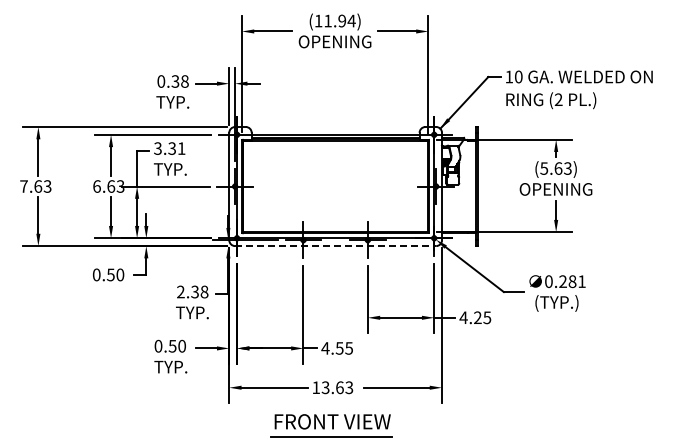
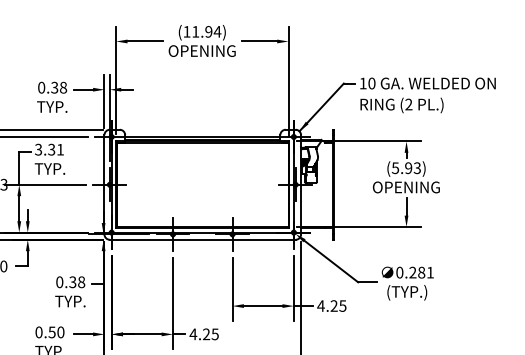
text: (558, 168) -> (408, 168), (5.63) -> (5.93)
line: (335, 246) -> (202, 240), dashed -> solid
text: (180, 291) -> (59, 281), 2.38 -> 0.38
text: (339, 348) -> (206, 334), 4.55 -> 4.25

